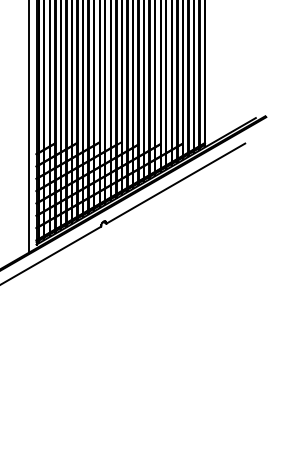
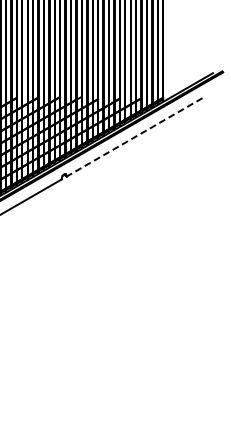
line: (175, 183) -> (134, 137), solid -> dashed

